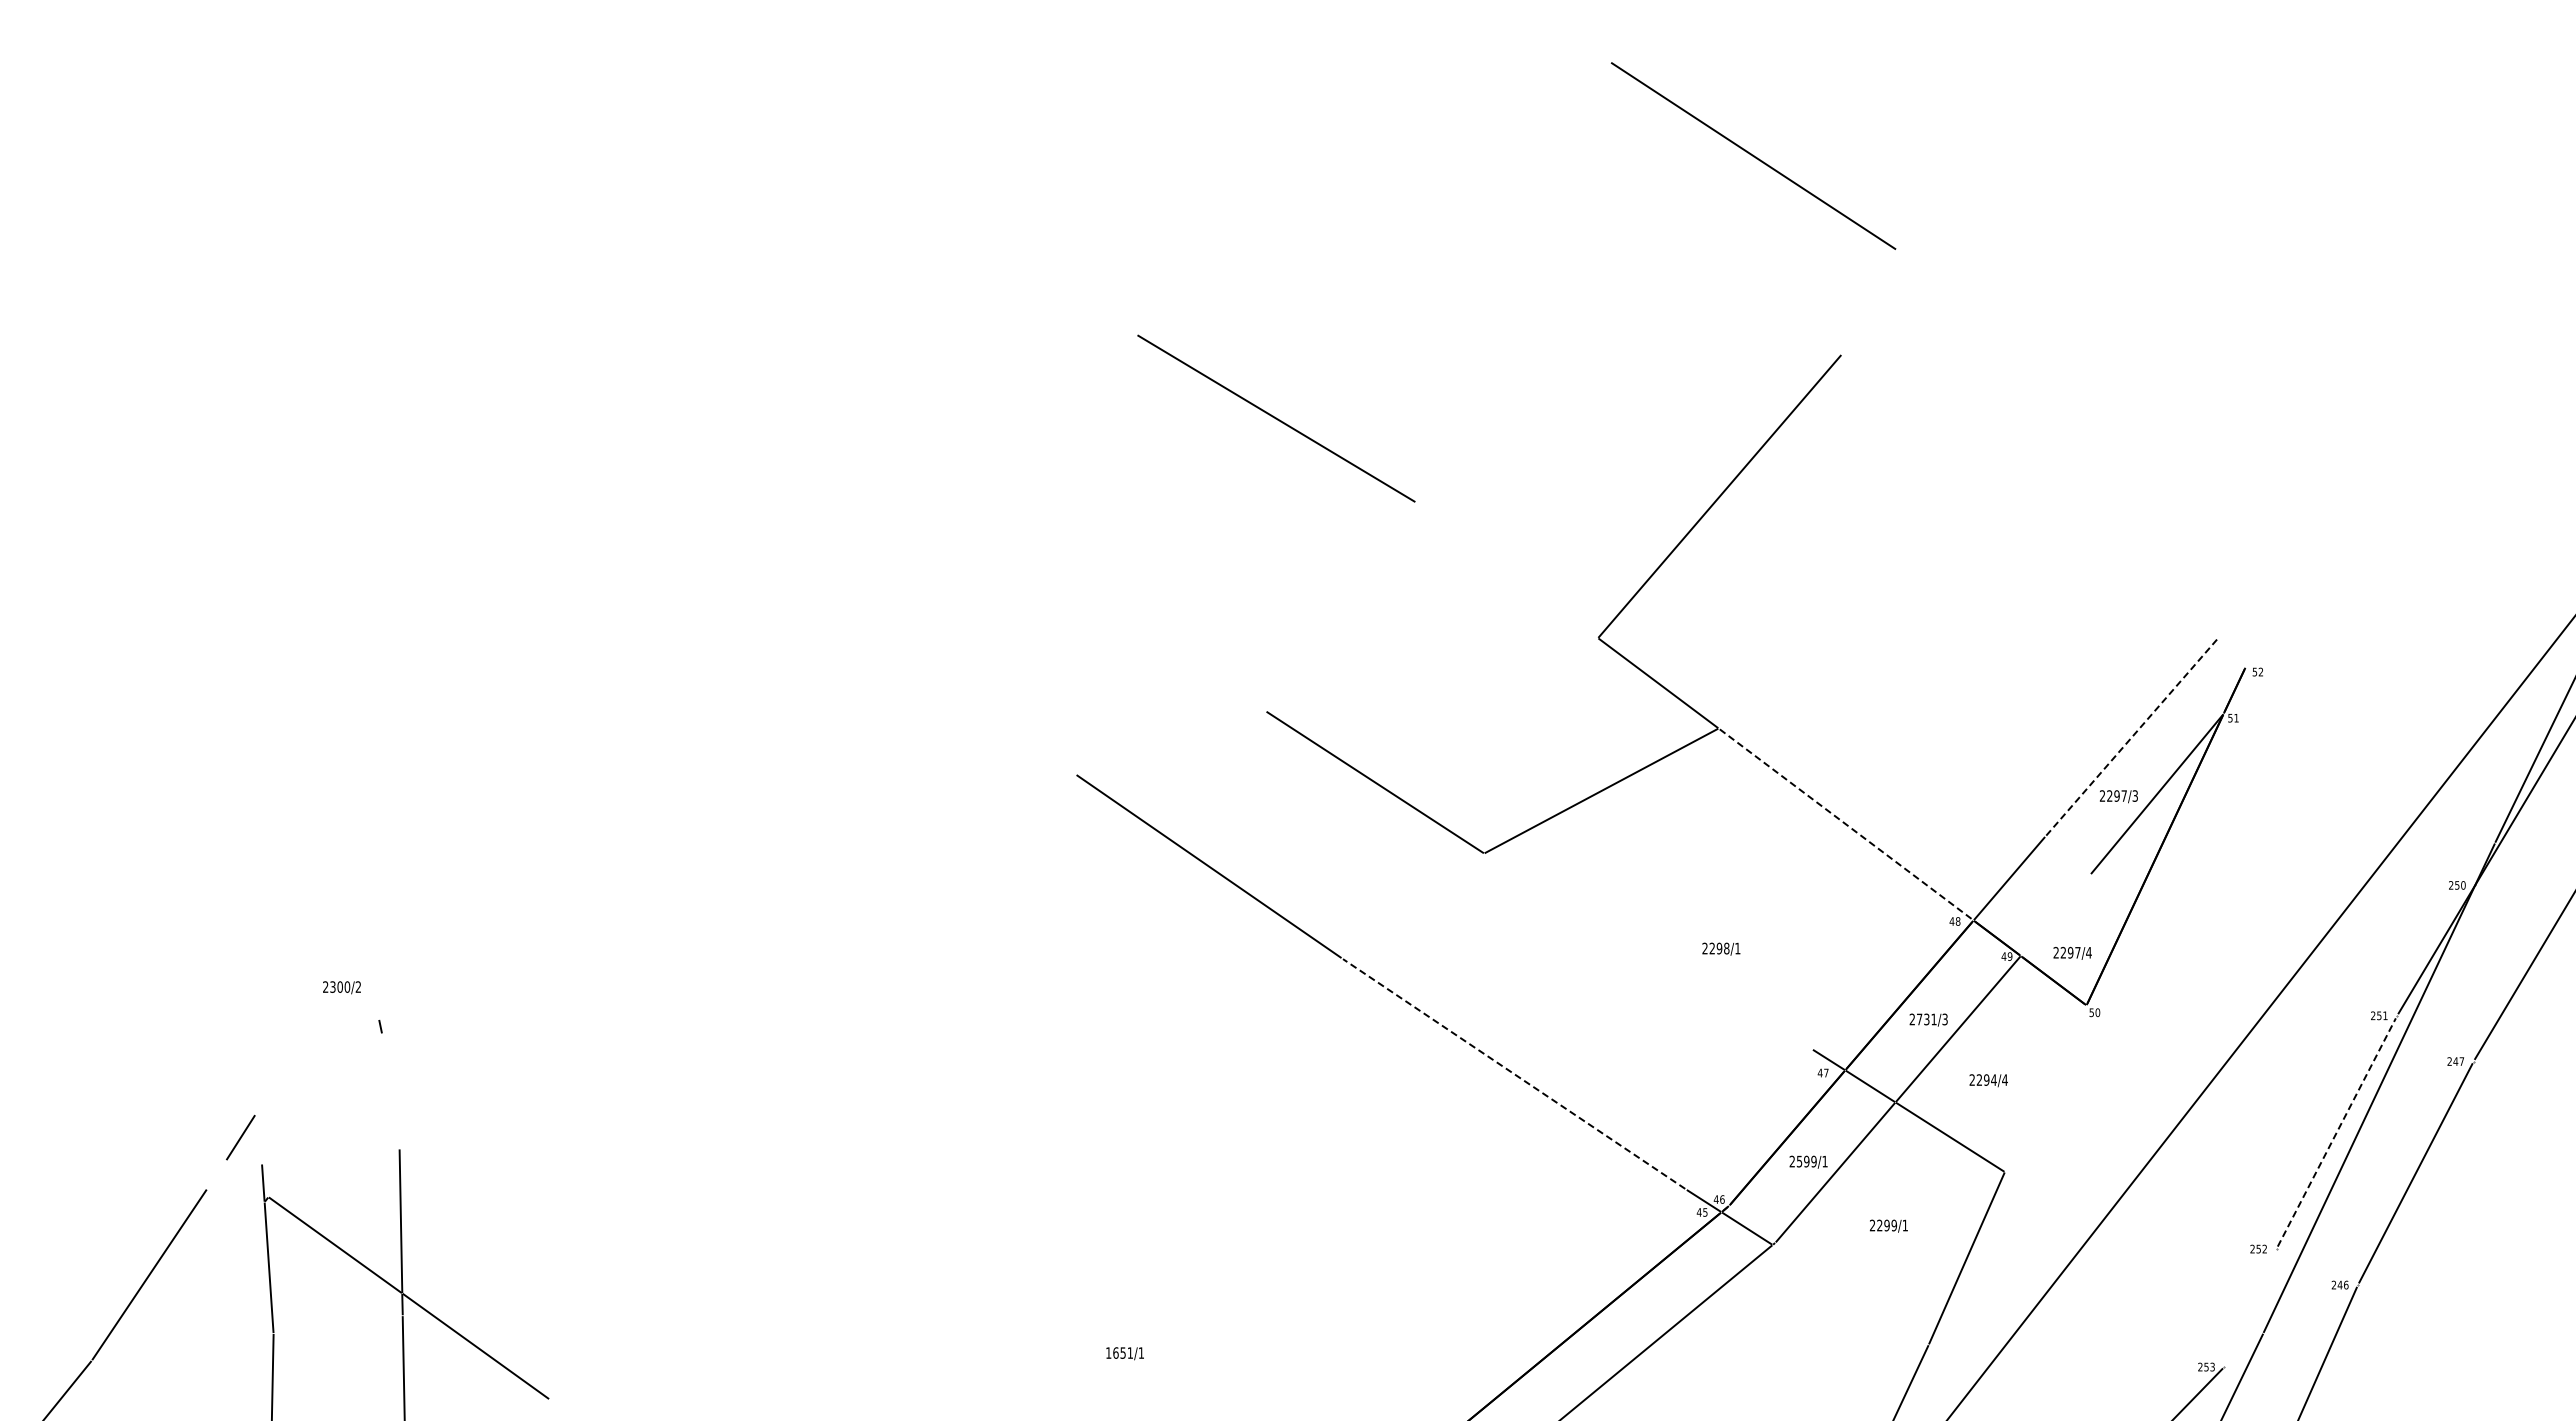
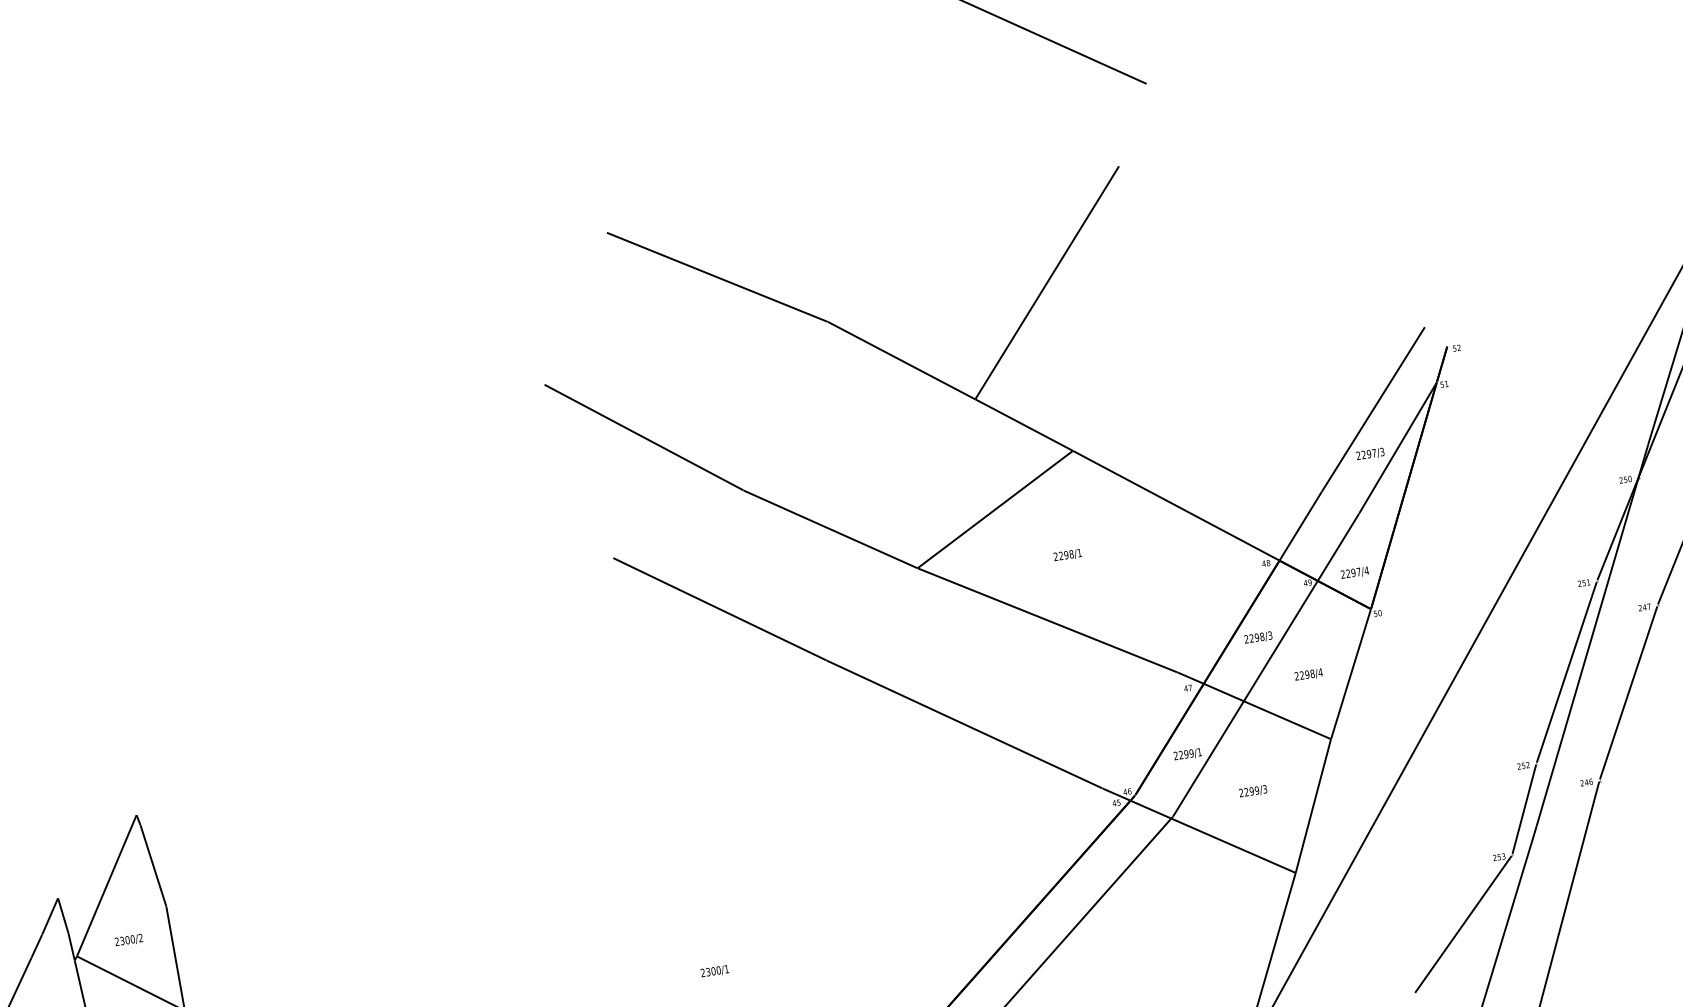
line: (1506, 570) -> (901, 360), added
line: (1143, 618) -> (644, 437), added
line: (2132, 736) -> (1373, 409), dashed -> solid
line: (1846, 824) -> (1176, 505), dashed -> solid
line: (2055, 914) -> (1338, 546), added
text: (1721, 948) -> (1067, 554), moved
line: (1648, 951) -> (1047, 620), added
text: (341, 987) -> (128, 940), moved
text: (1926, 1019) -> (1256, 637), 2731/3 -> 2298/3
line: (1513, 1073) -> (964, 724), dashed -> solid
text: (1993, 1079) -> (1312, 673), 2294/4 -> 2298/4
line: (2045, 1088) -> (1350, 674), added
line: (390, 1091) -> (153, 865), added
line: (323, 1107) -> (106, 885), added
line: (2337, 1132) -> (1567, 672), dashed -> solid
line: (258, 1139) -> (63, 915), added
text: (1799, 1161) -> (1181, 755), 2599/1 -> 2299/1
line: (216, 1174) -> (36, 945), added
text: (1904, 1225) -> (1264, 789), 2299/1 -> 2299/3
line: (1850, 1294) -> (1233, 845), added
line: (2250, 1307) -> (1524, 809), added
text: (1119, 1352) -> (710, 971), 1651/1 -> 2300/1

